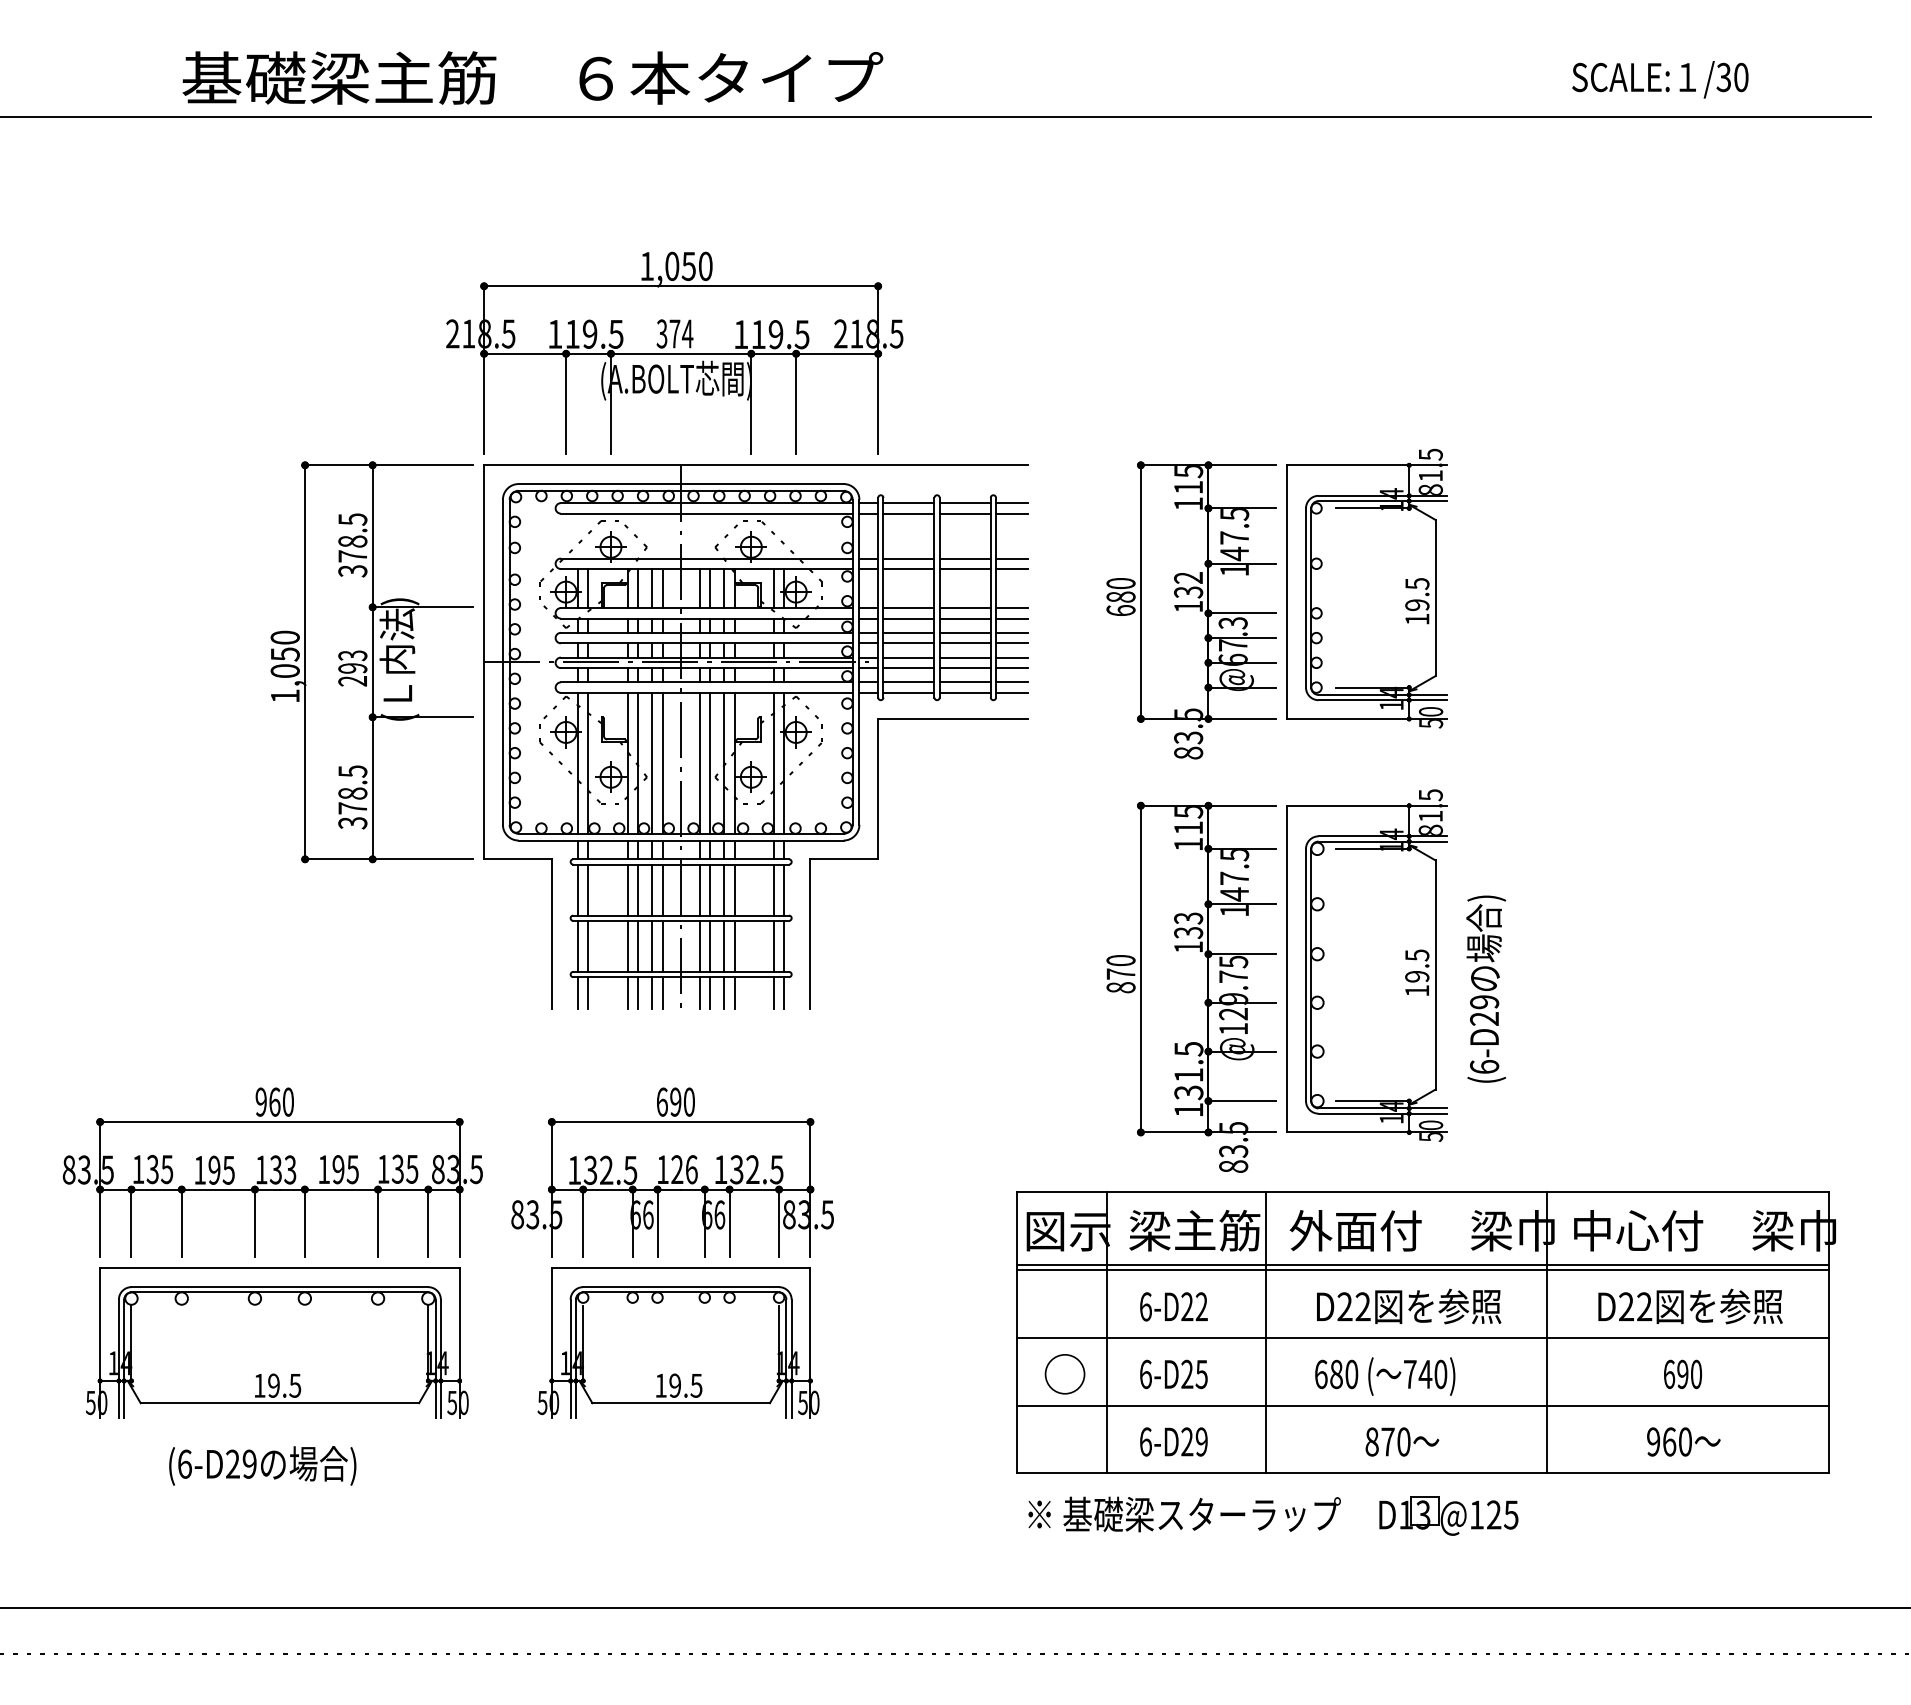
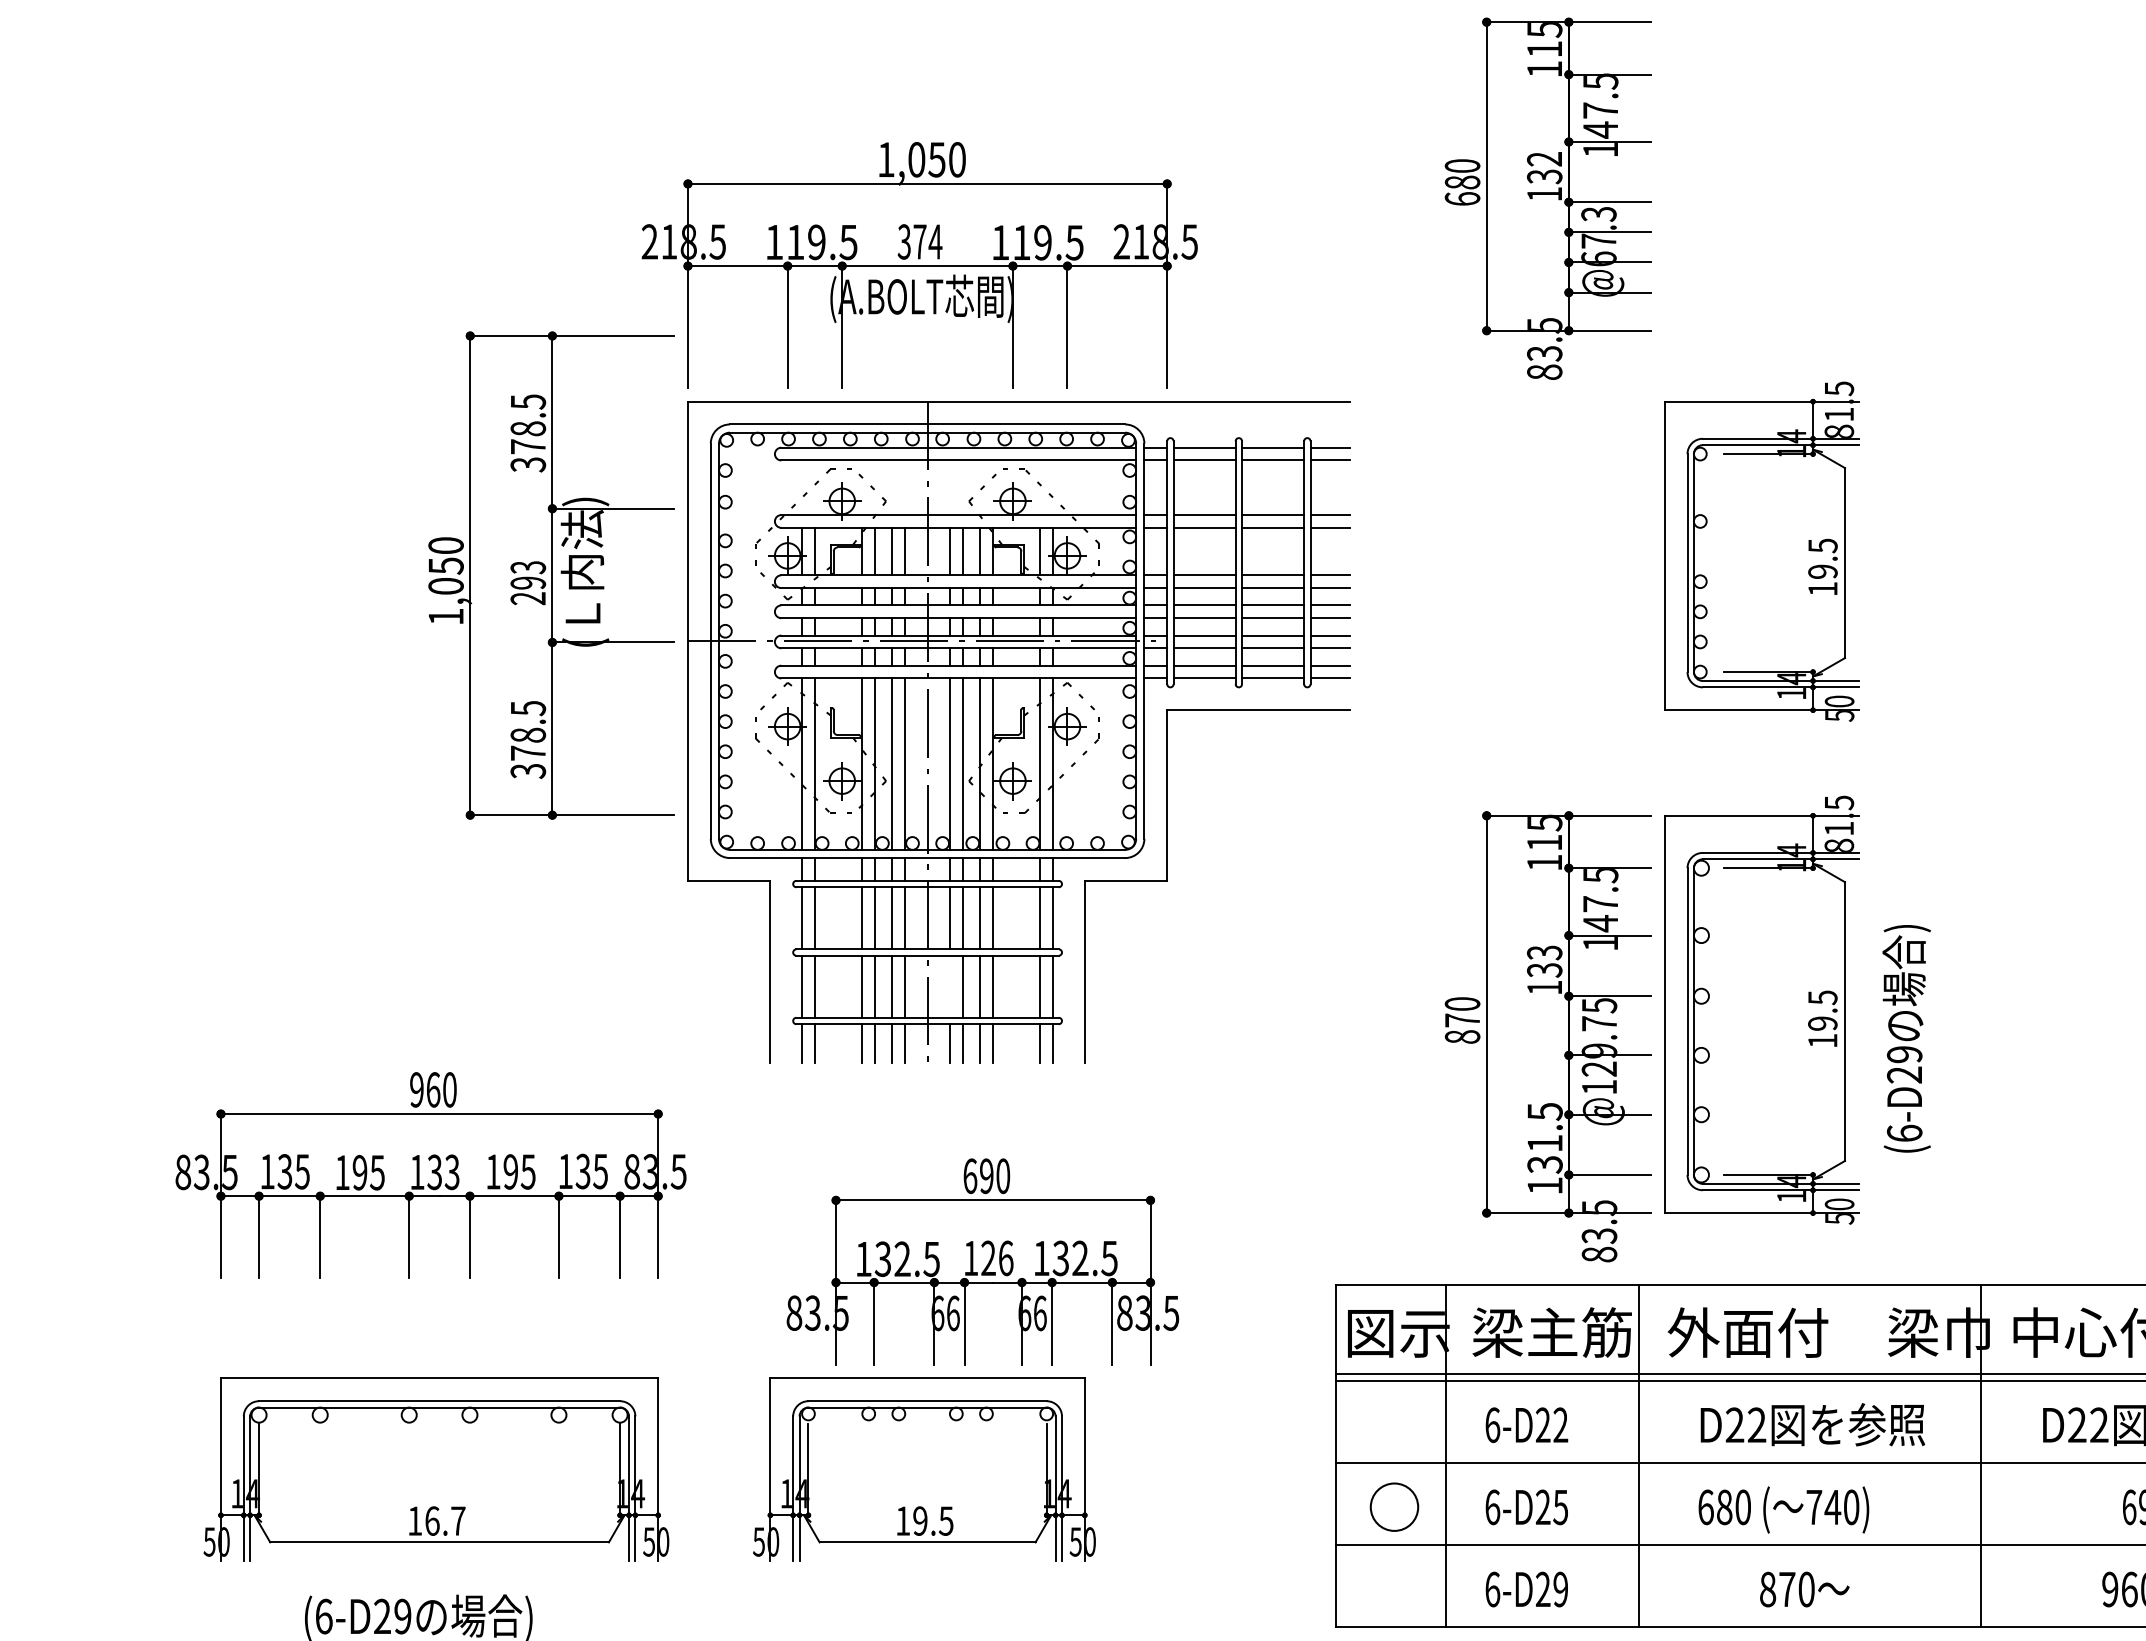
part: (1191, 610) -> (1548, 198), moved
part: (371, 662) -> (550, 575), moved
line: (699, 945) -> (949, 985), removed
part: (272, 1172) -> (430, 1175), moved
part: (672, 1172) -> (982, 1261), moved
text: (284, 1385) -> (445, 1520), 19.5 -> 16.7

